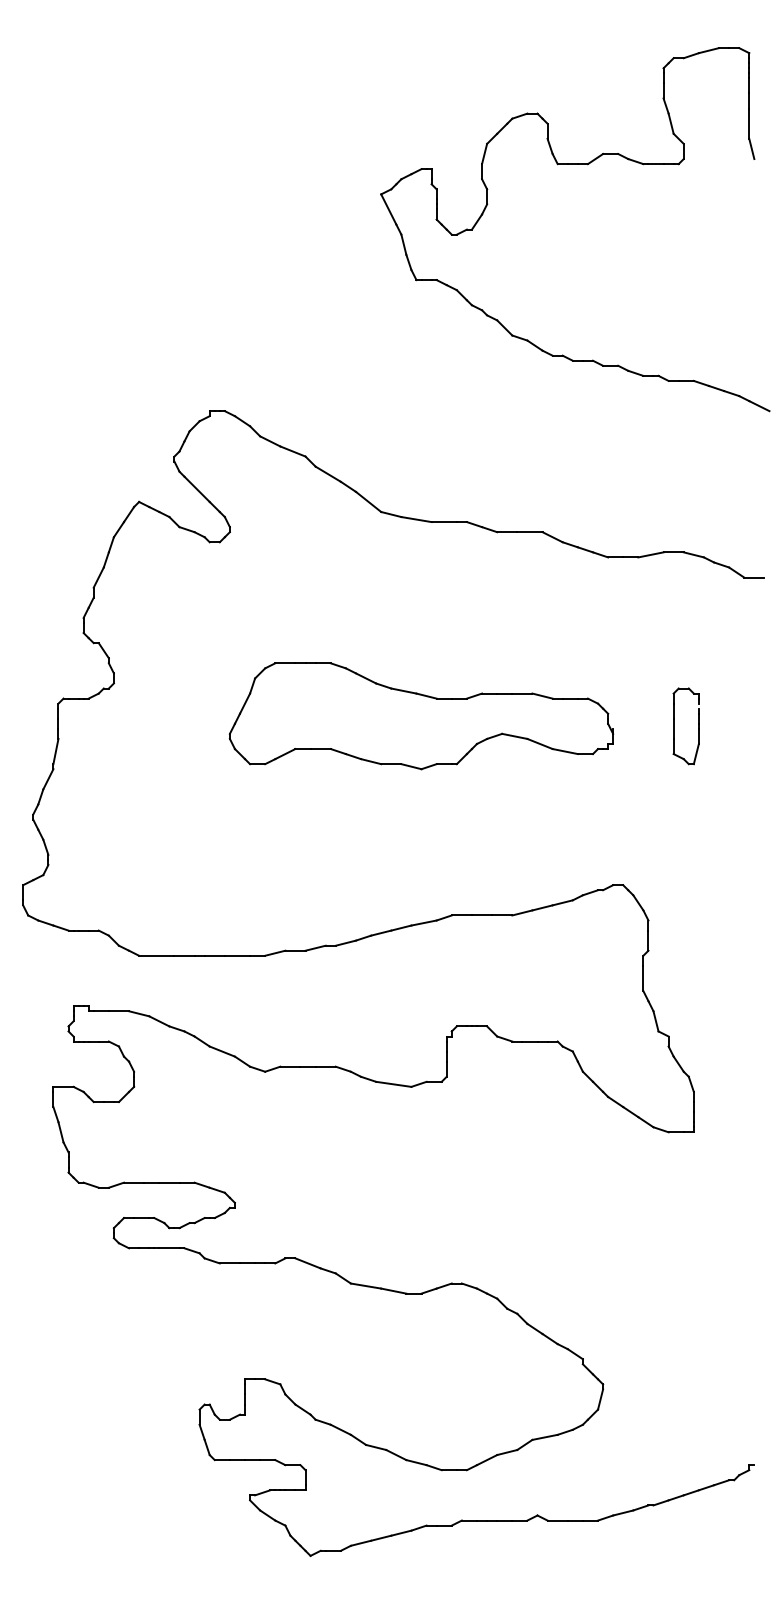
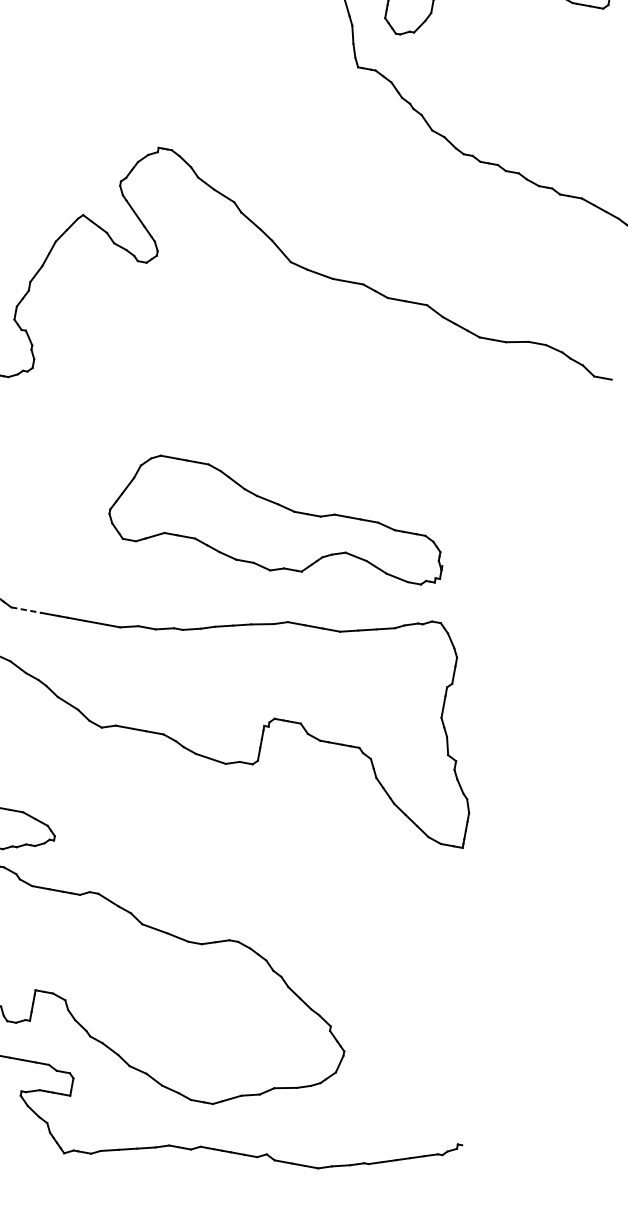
part: (421, 716) -> (278, 524), moved
part: (674, 726) -> (510, 494), removed
line: (156, 955) -> (26, 609), solid -> dashed

